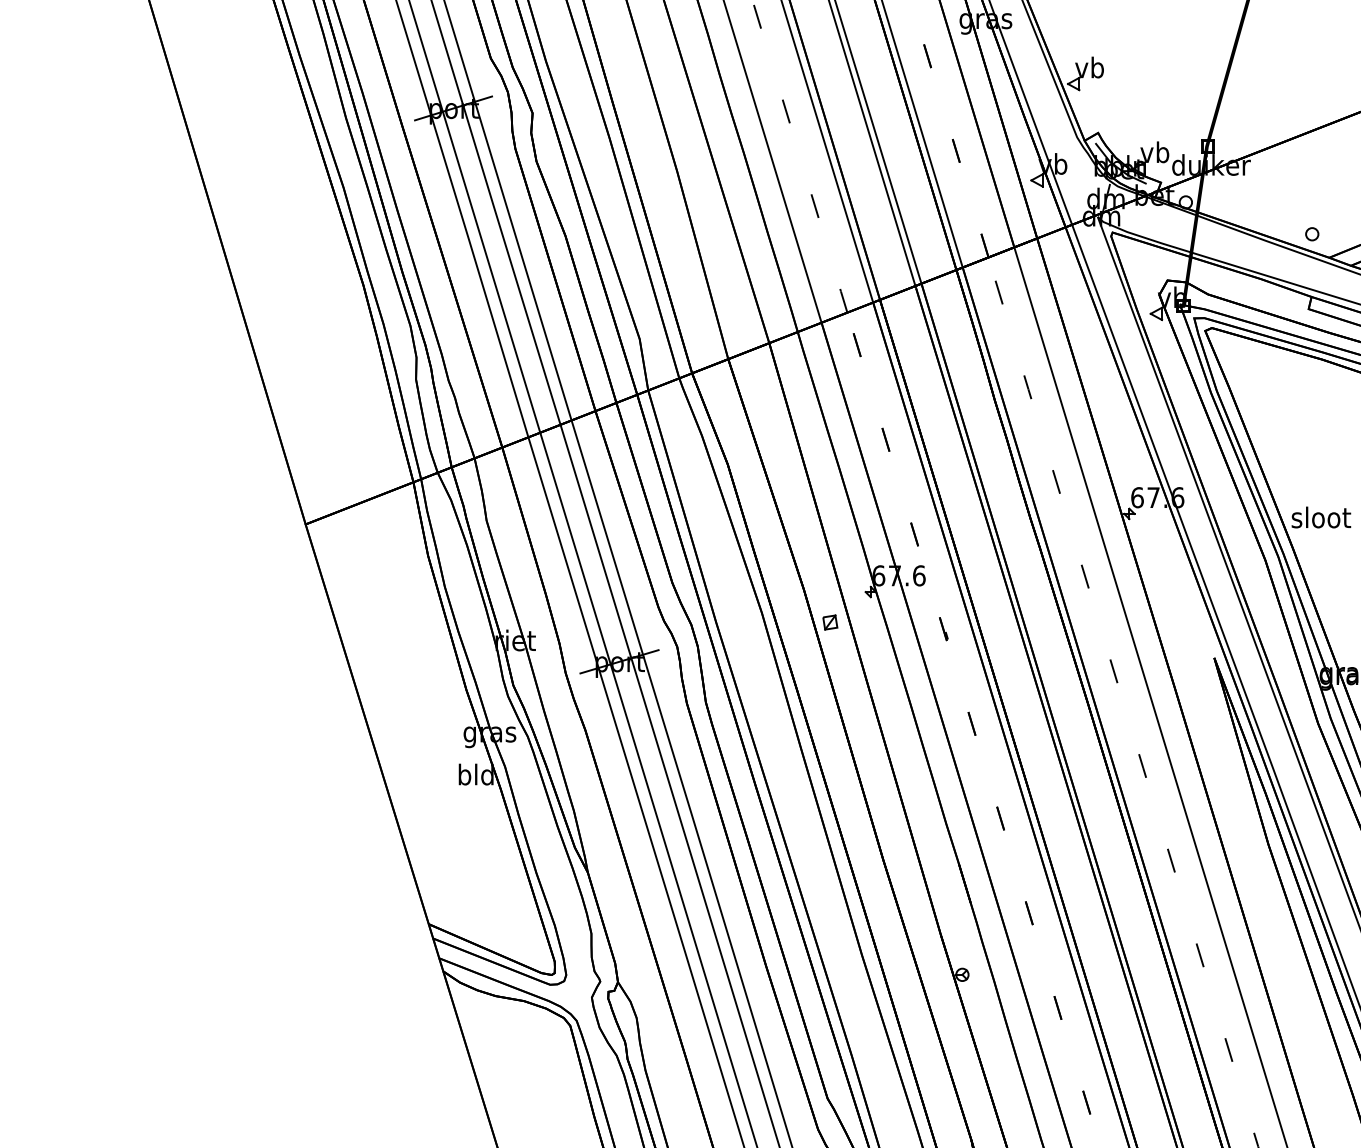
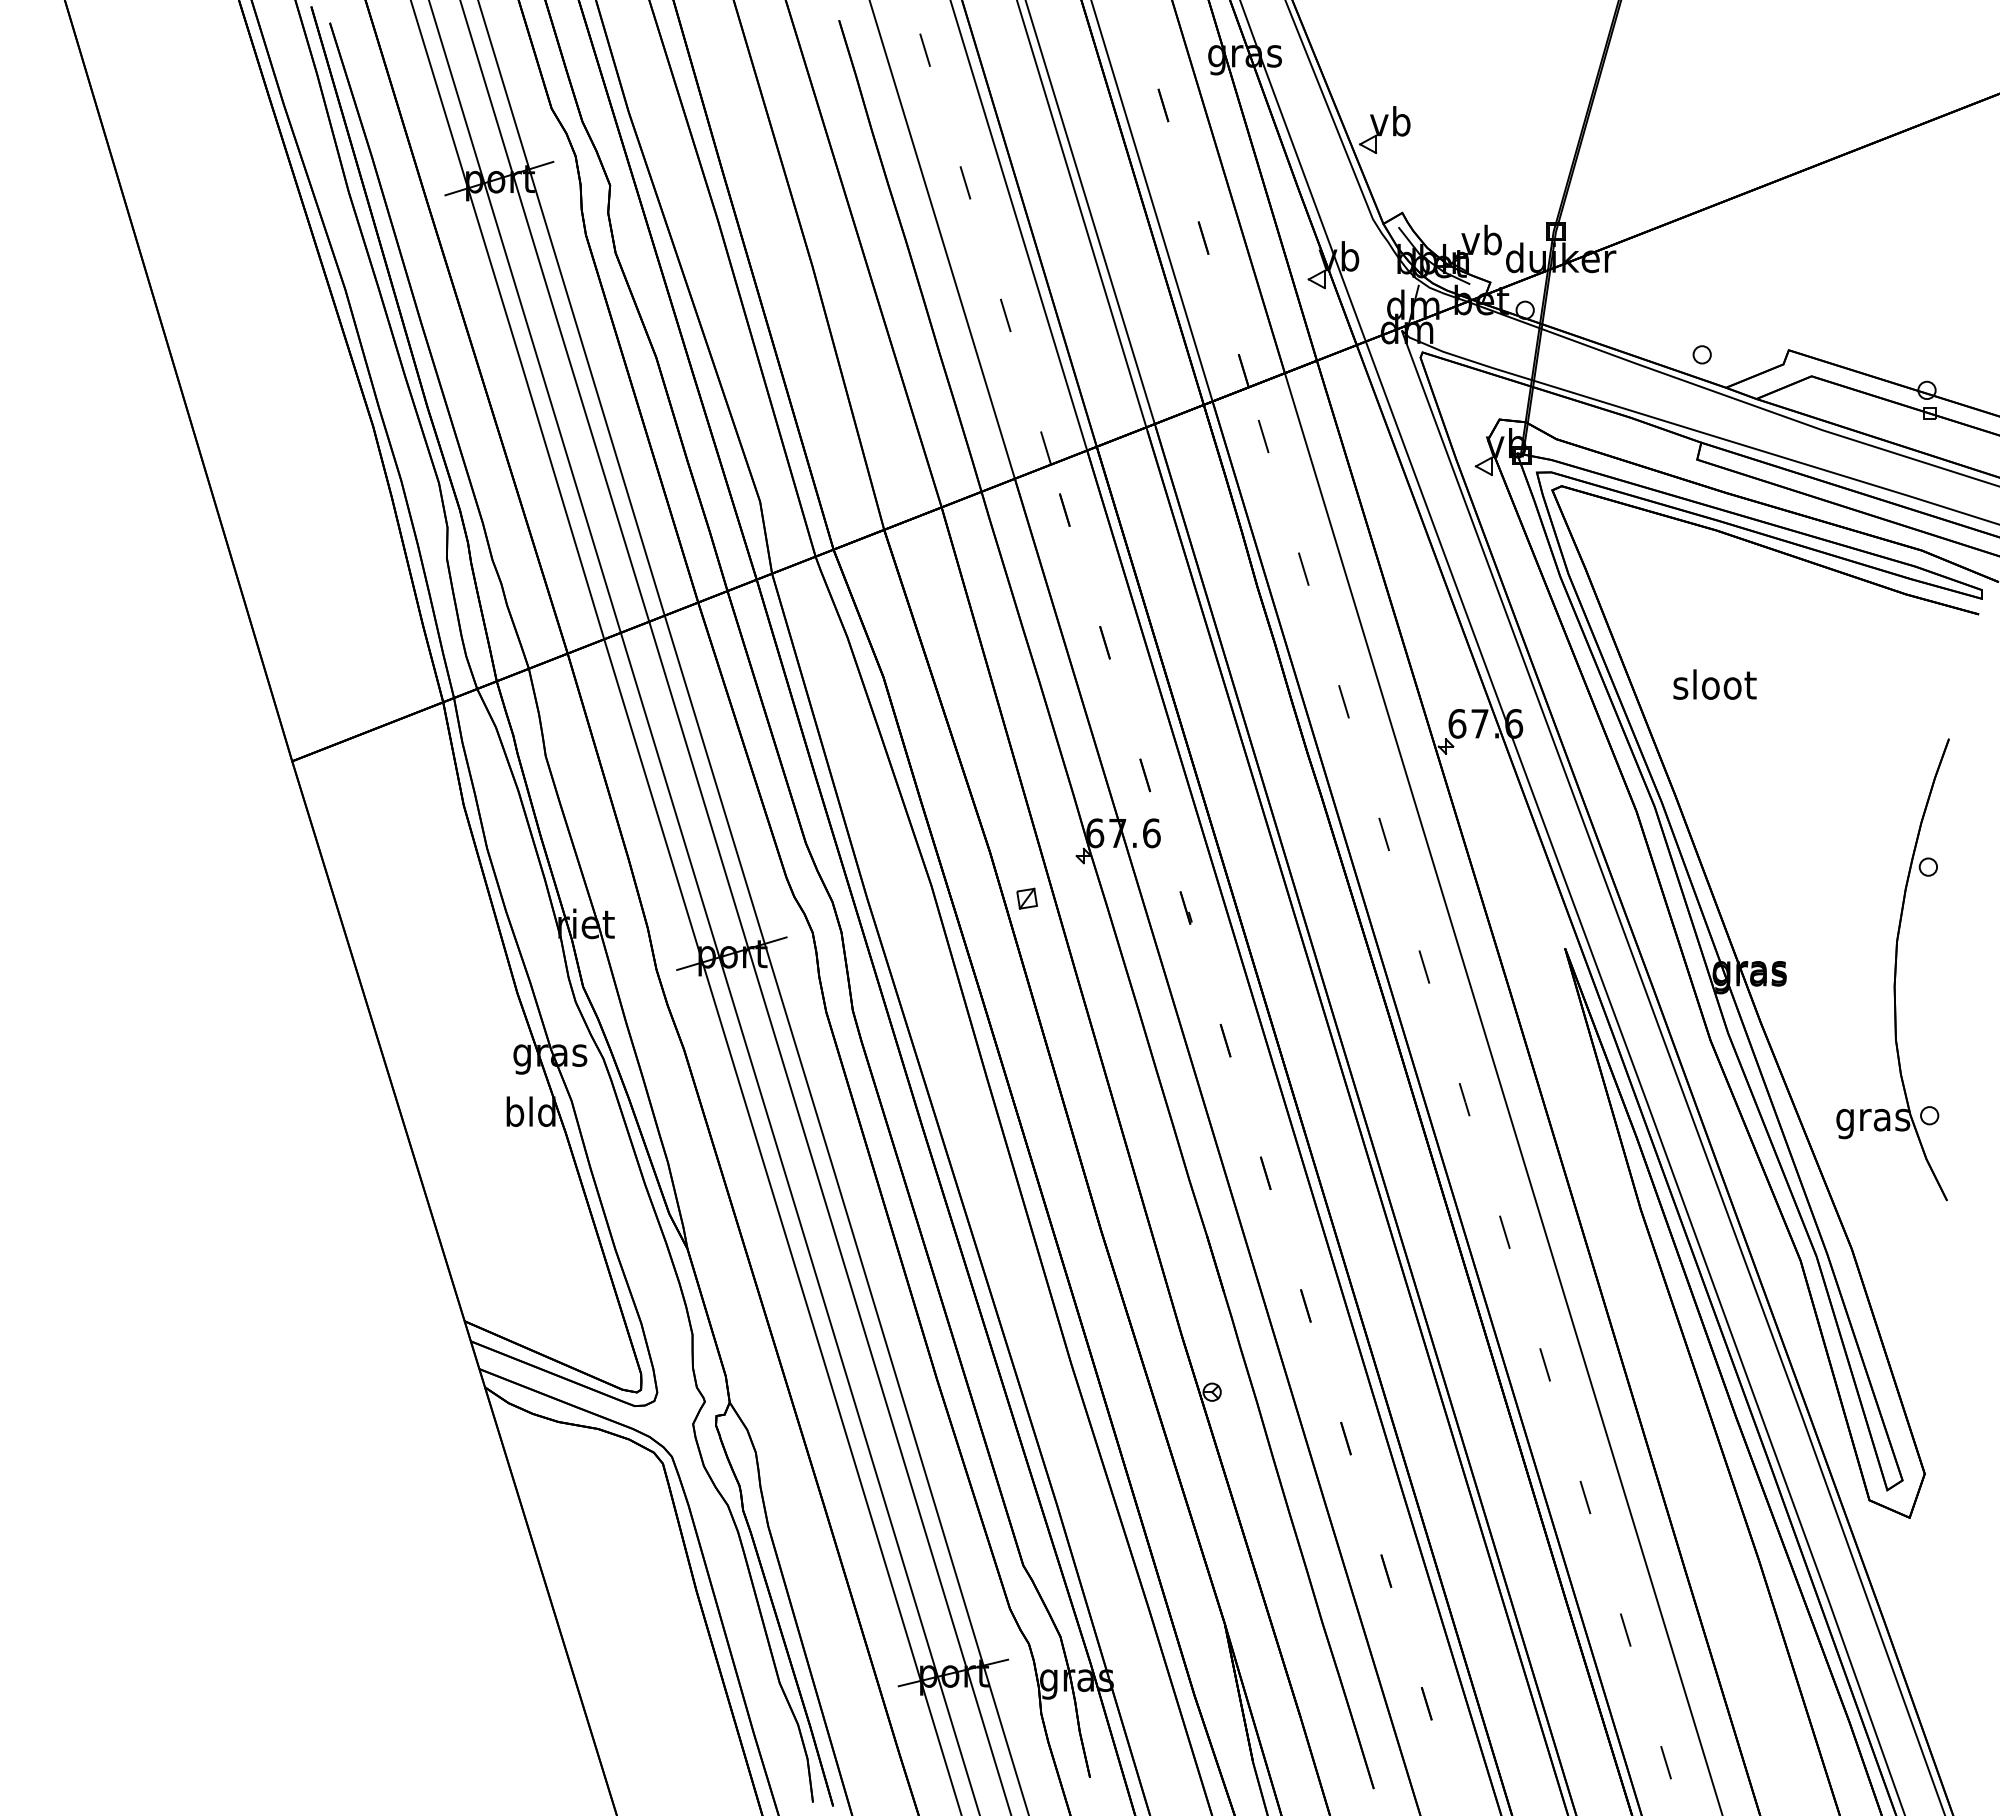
text: (1321, 517) -> (1714, 684), moved

